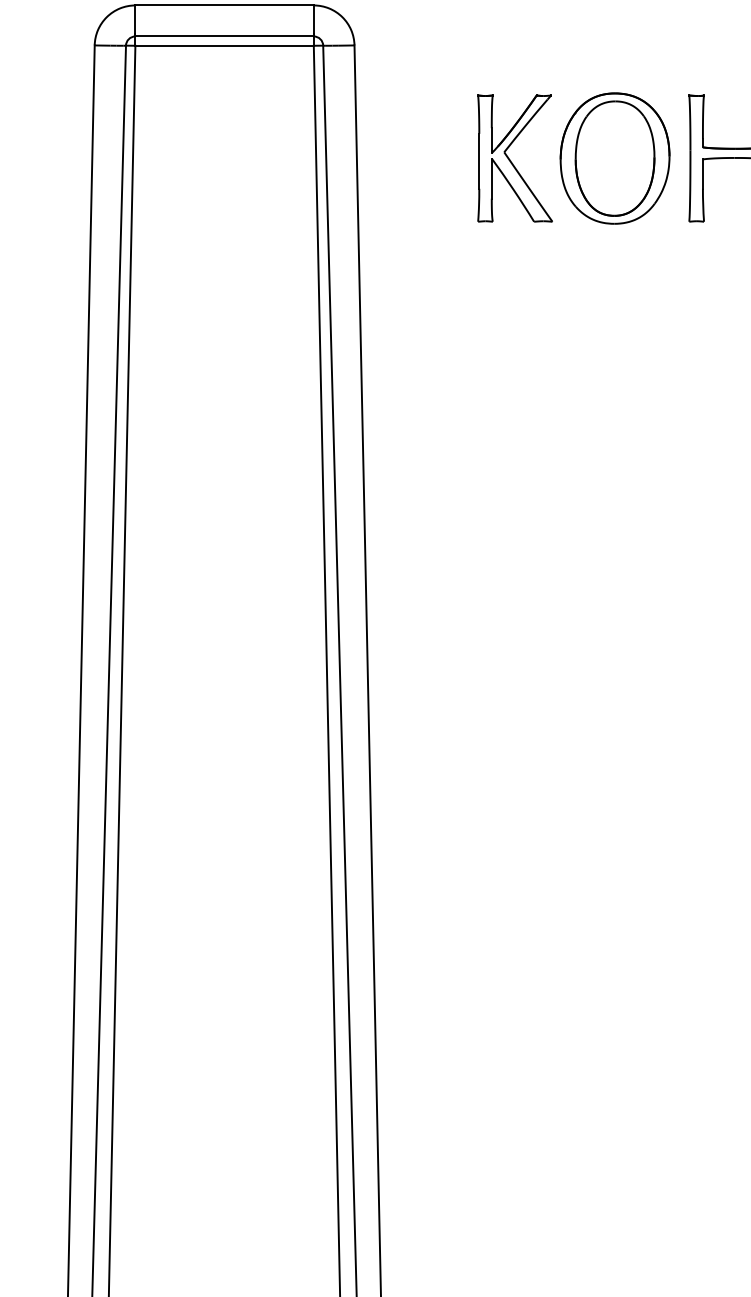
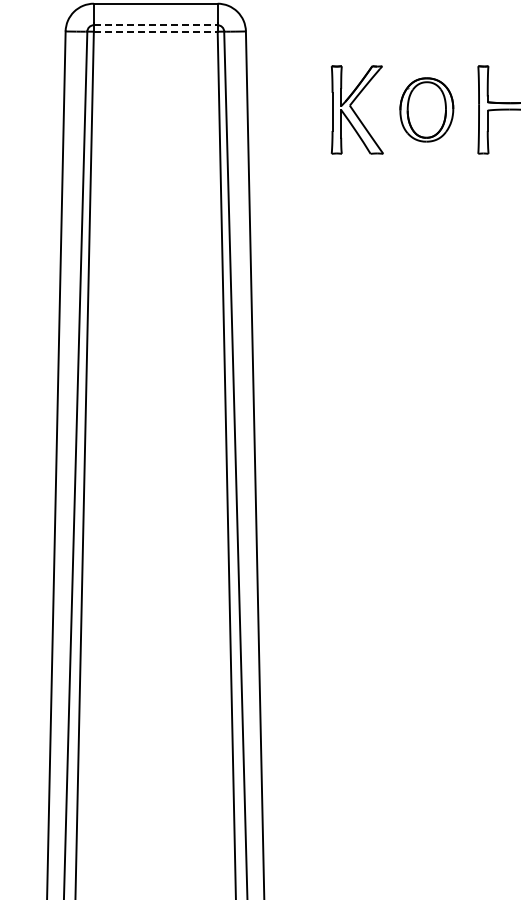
line: (224, 36) -> (155, 25), solid -> dashed
line: (224, 45) -> (155, 31), solid -> dashed
part: (614, 157) -> (426, 109), size x0.7

